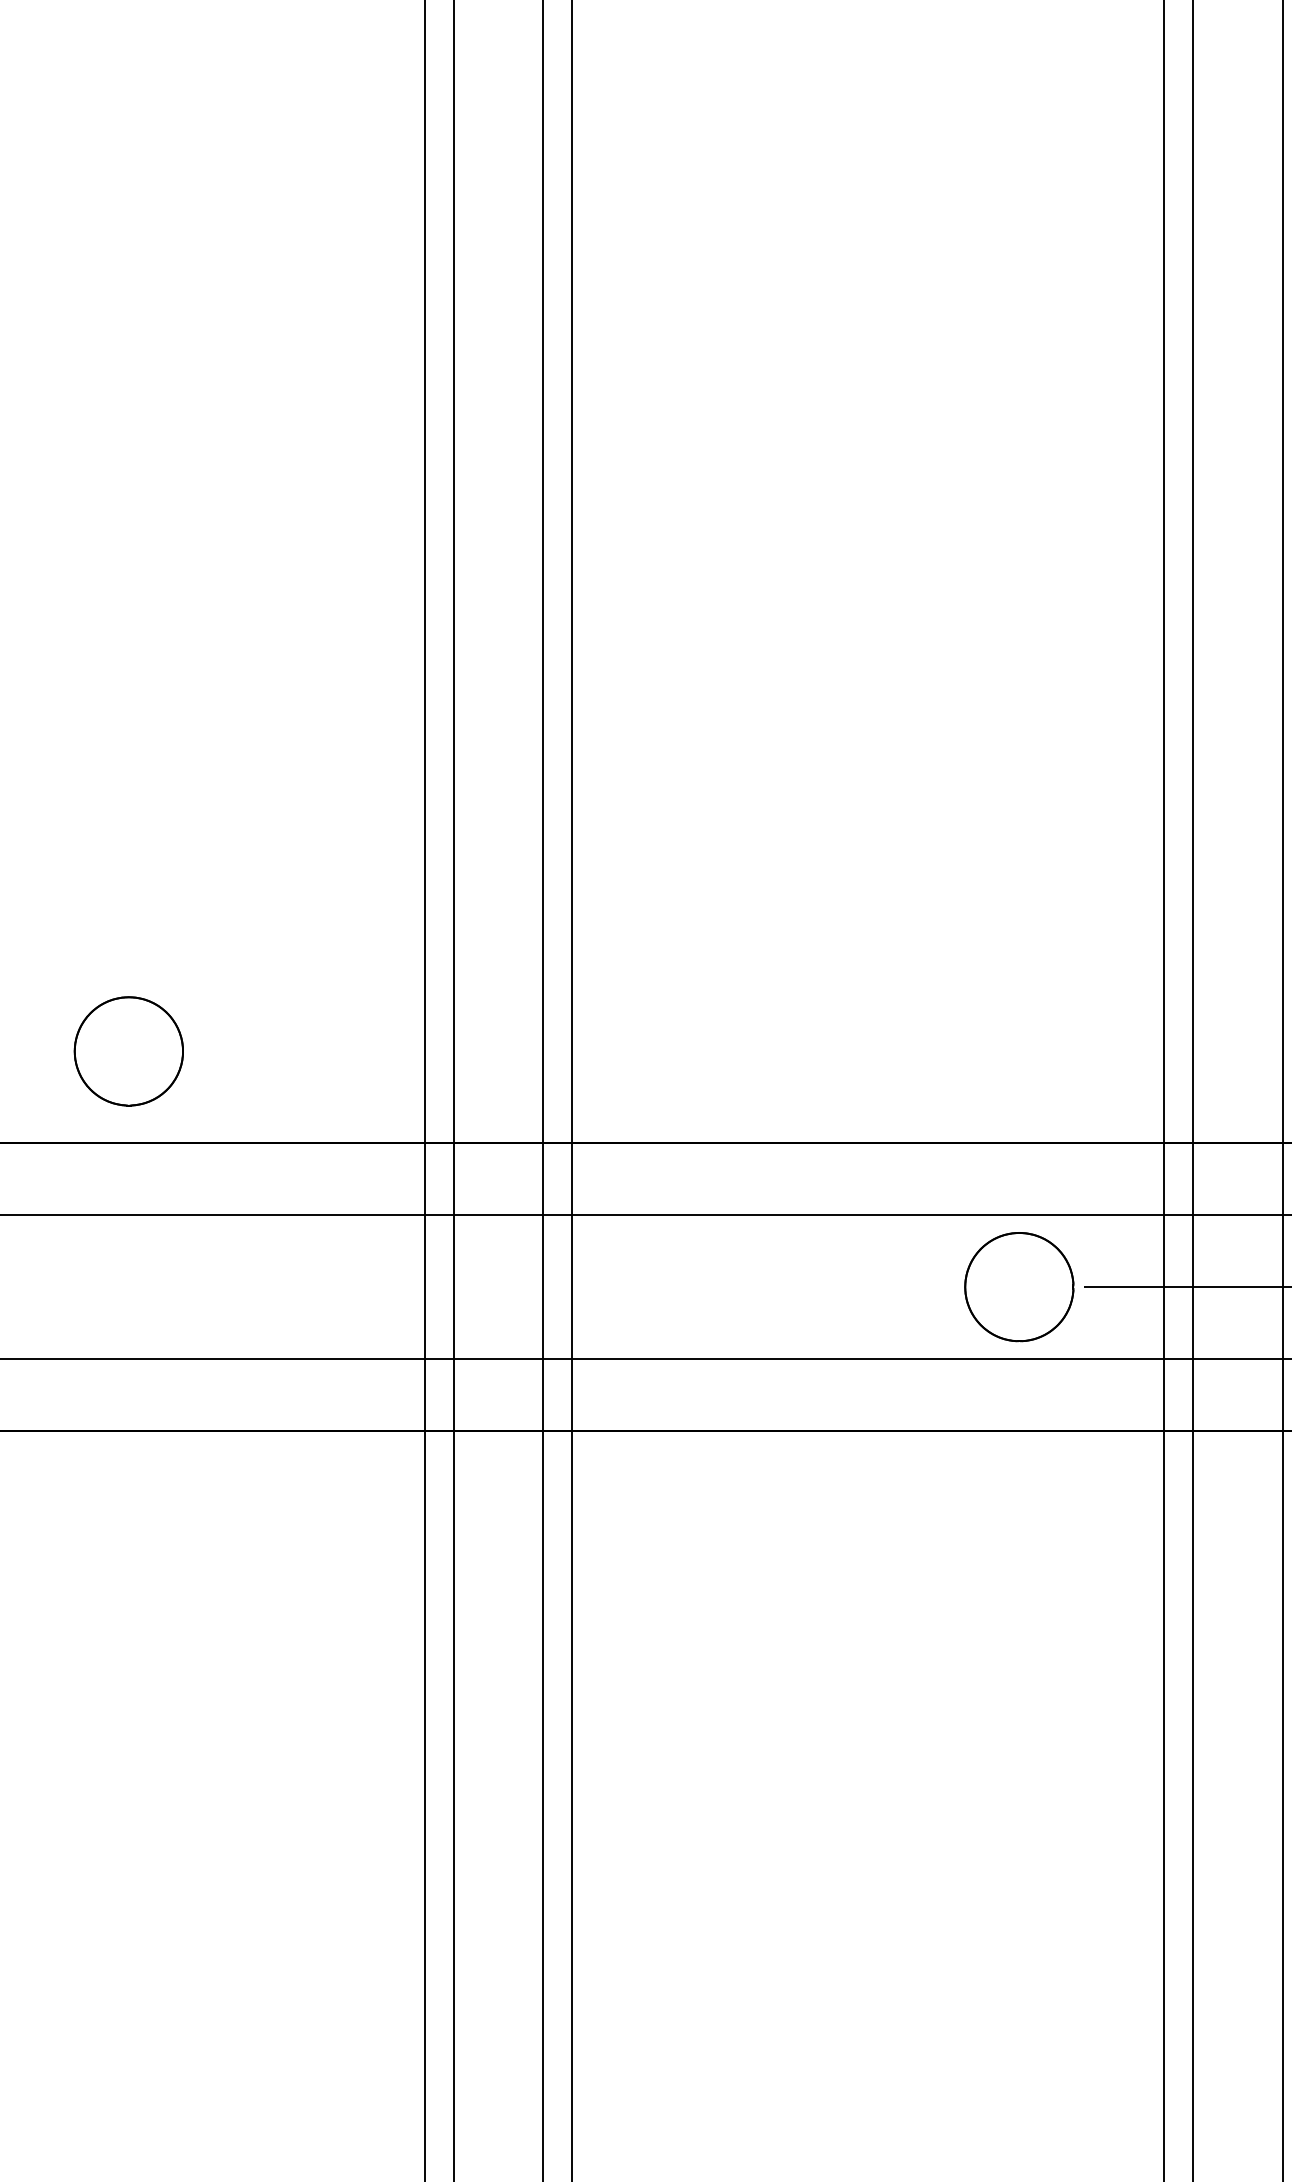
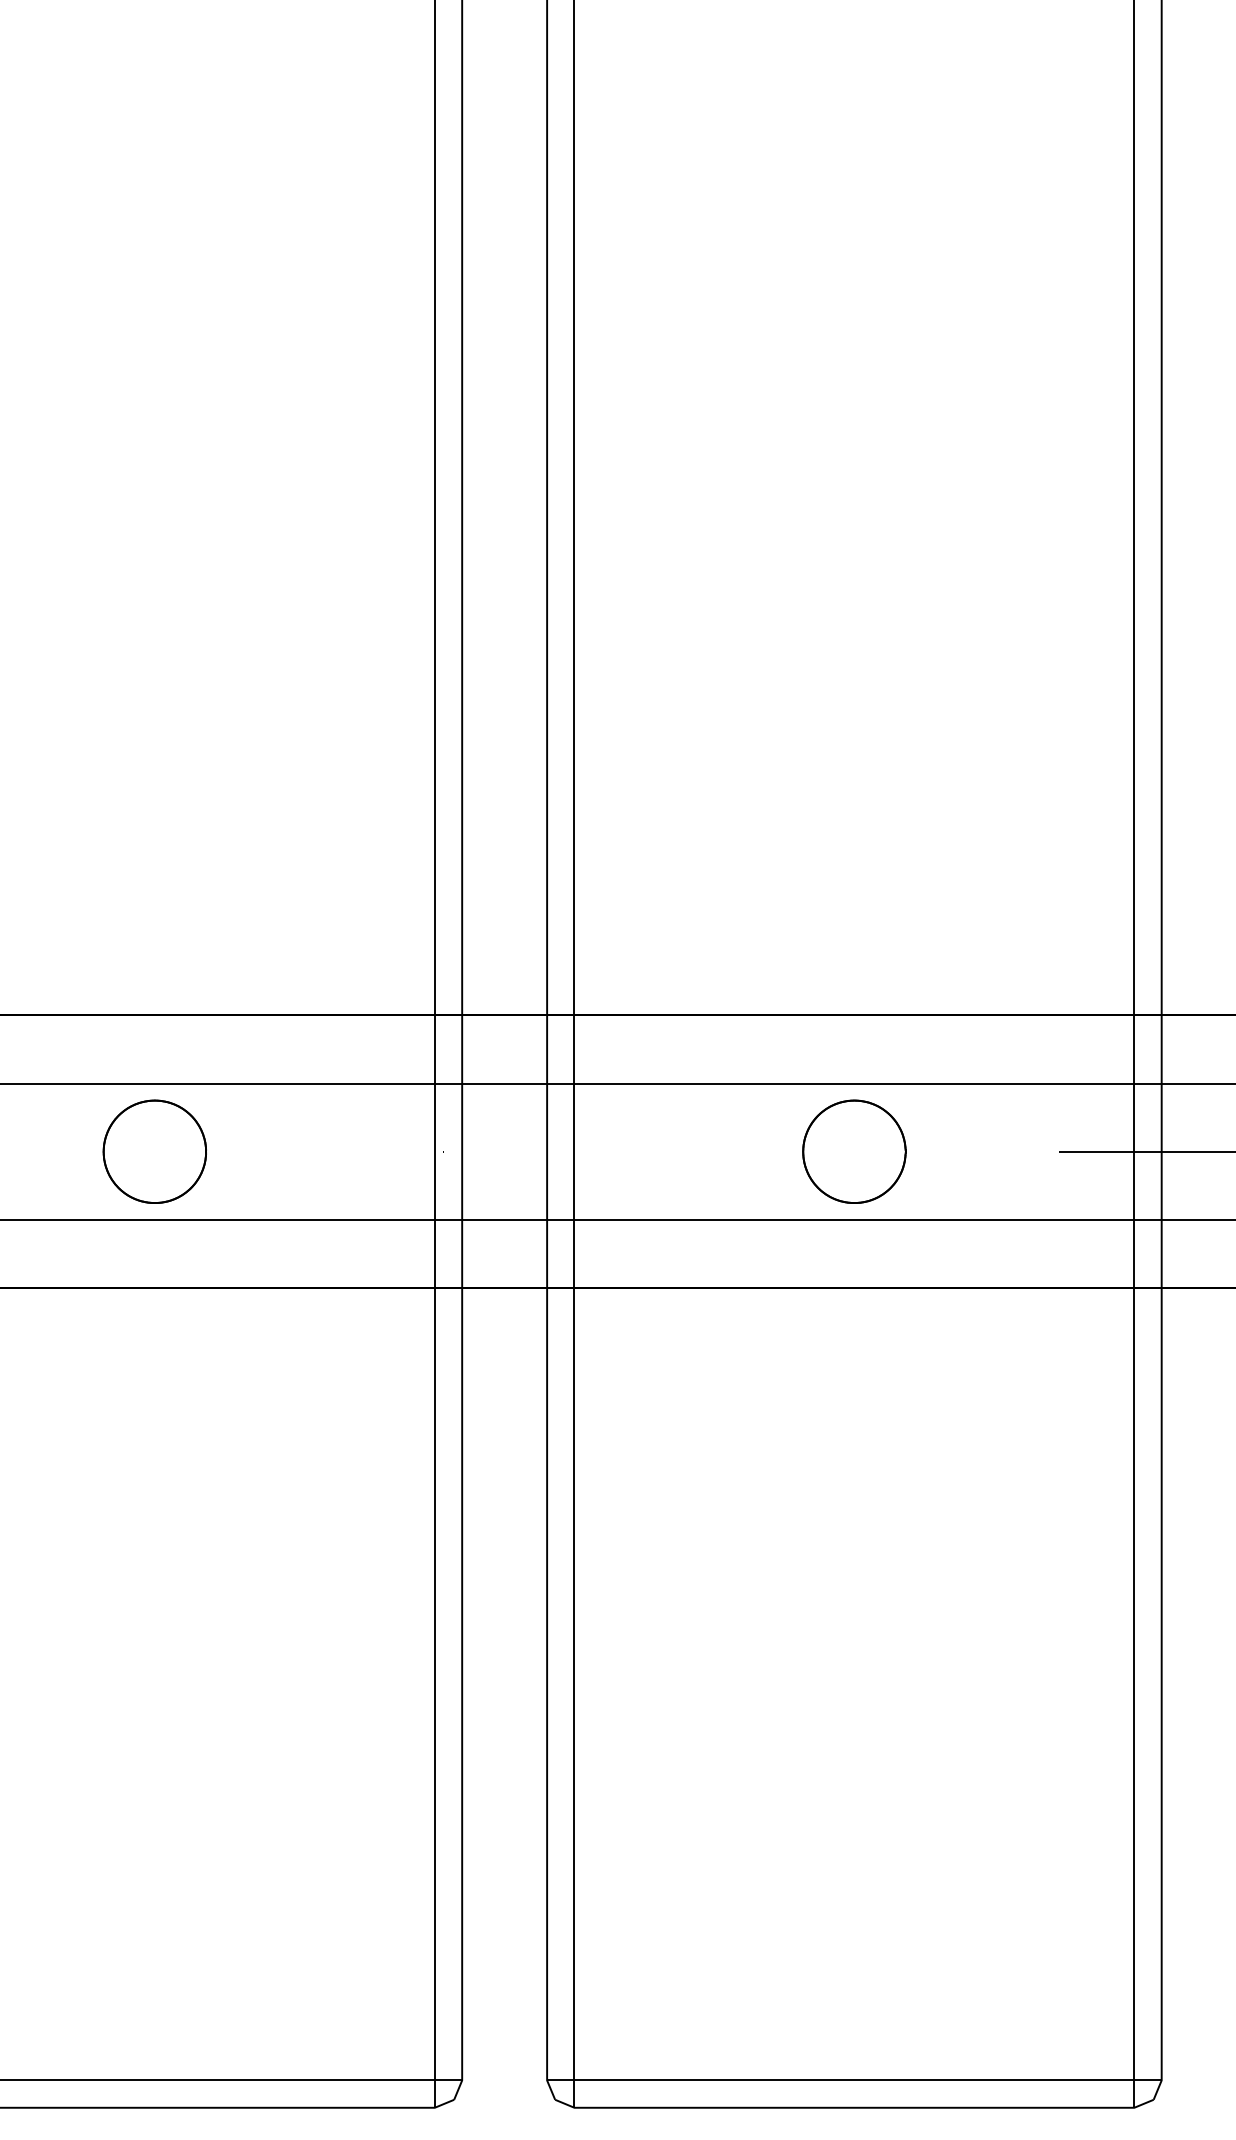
part: (128, 1051) -> (154, 1151), moved
part: (1019, 1286) -> (854, 1151), moved

